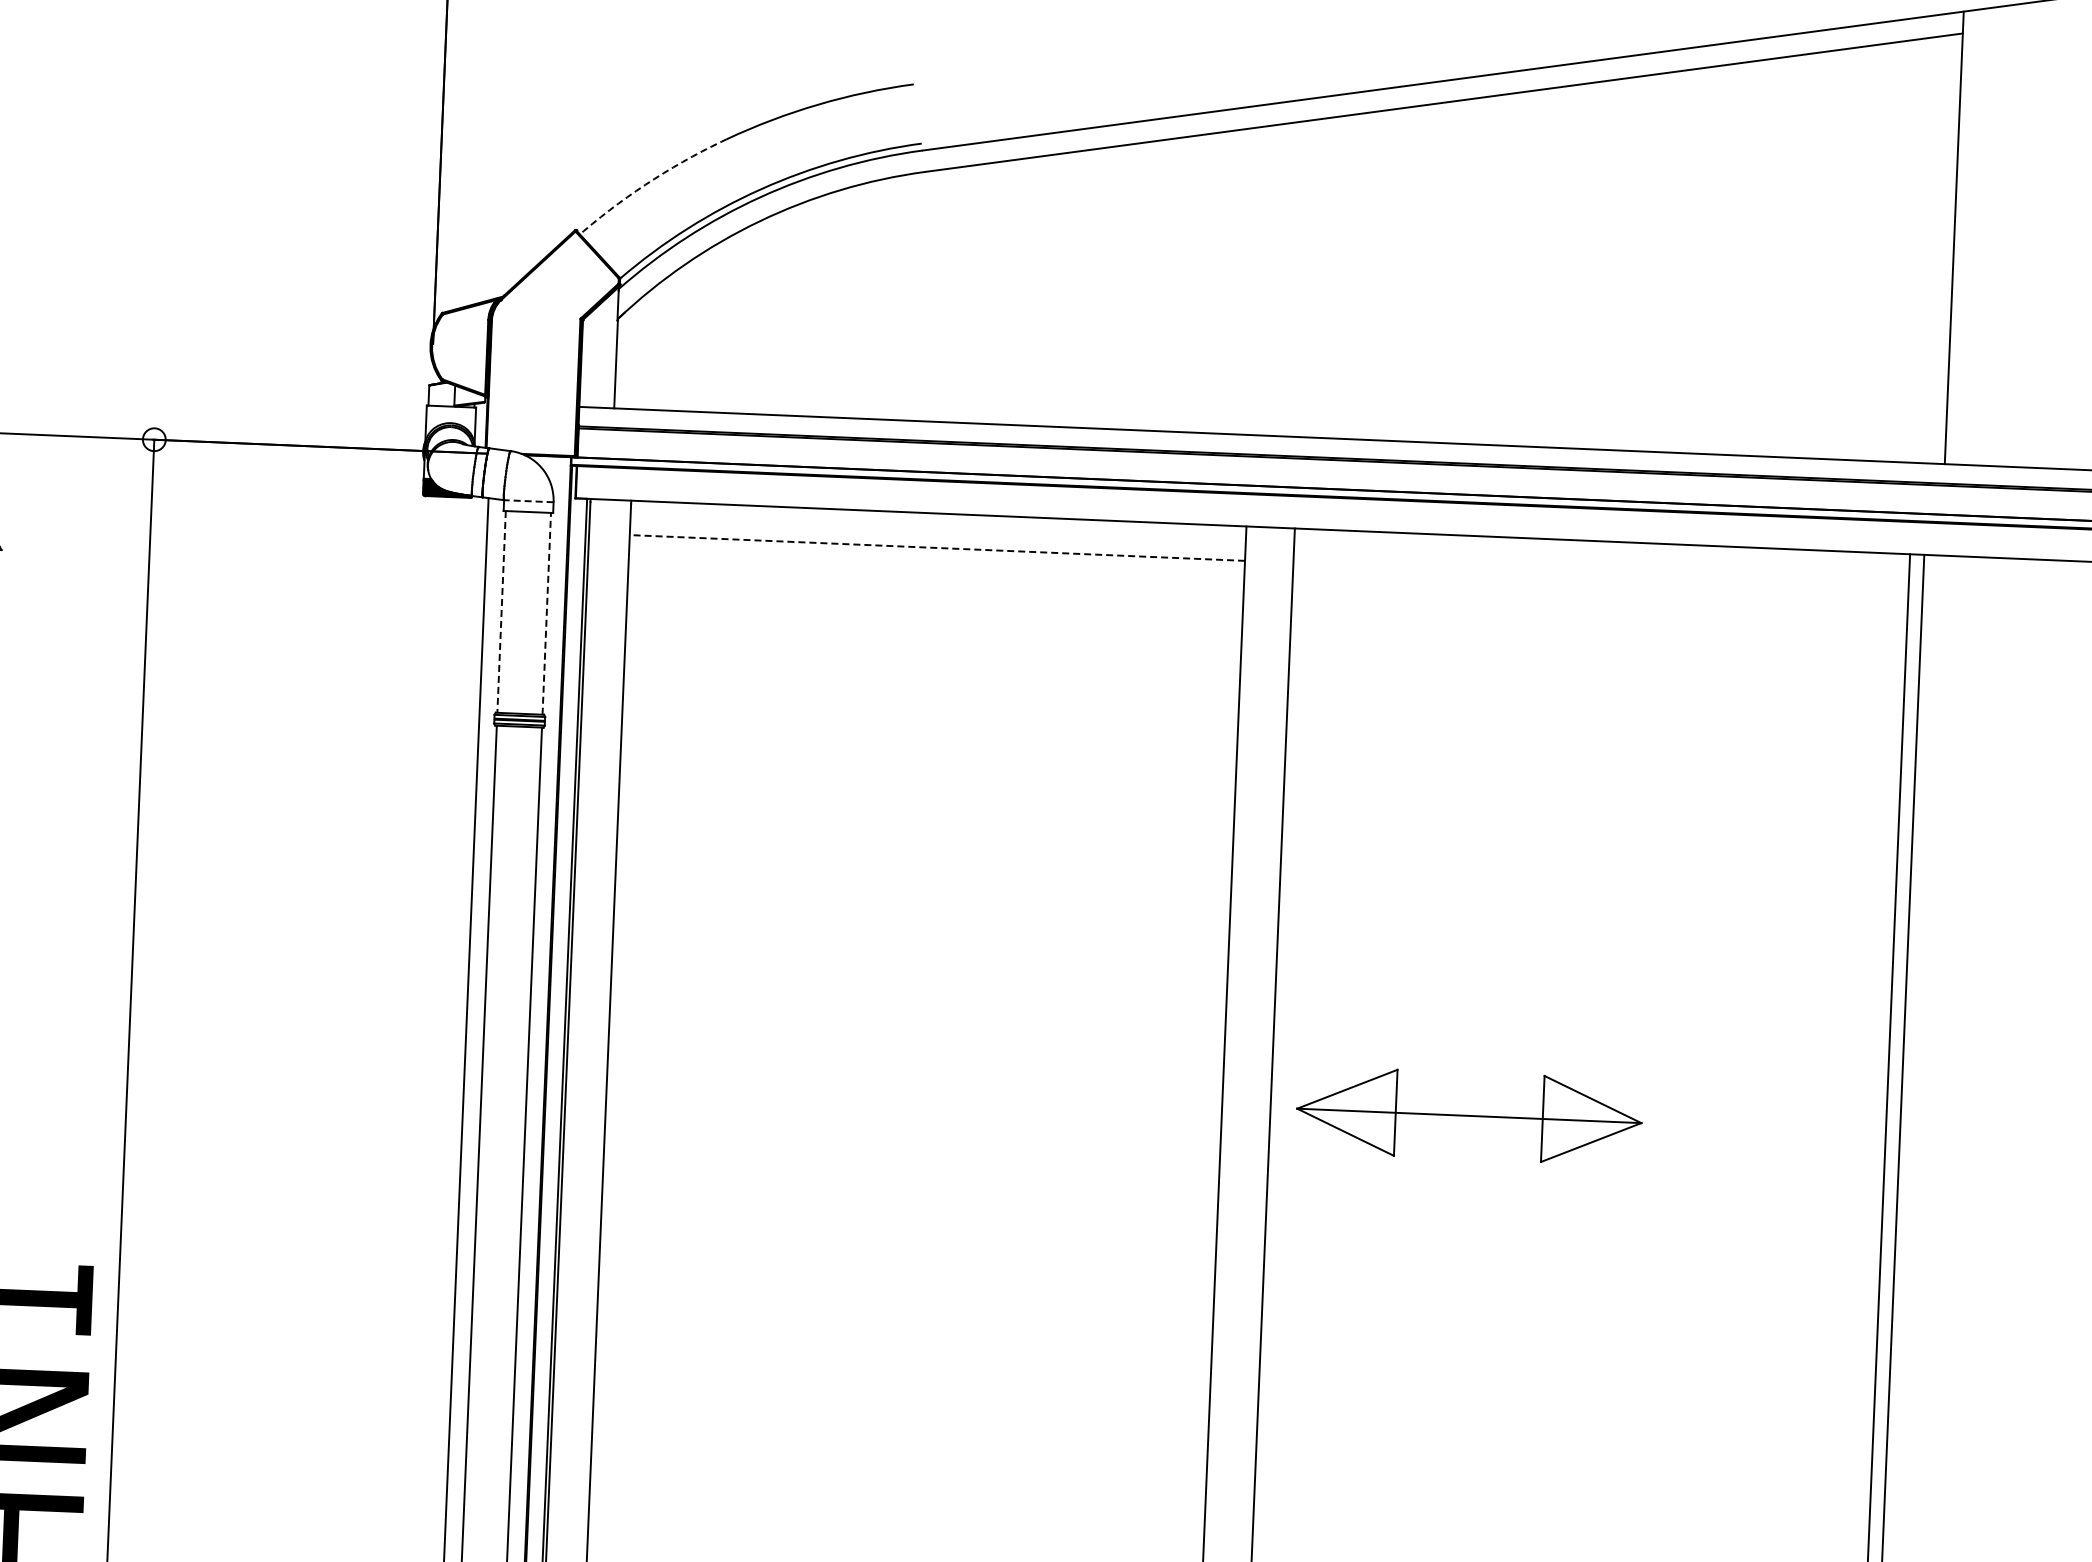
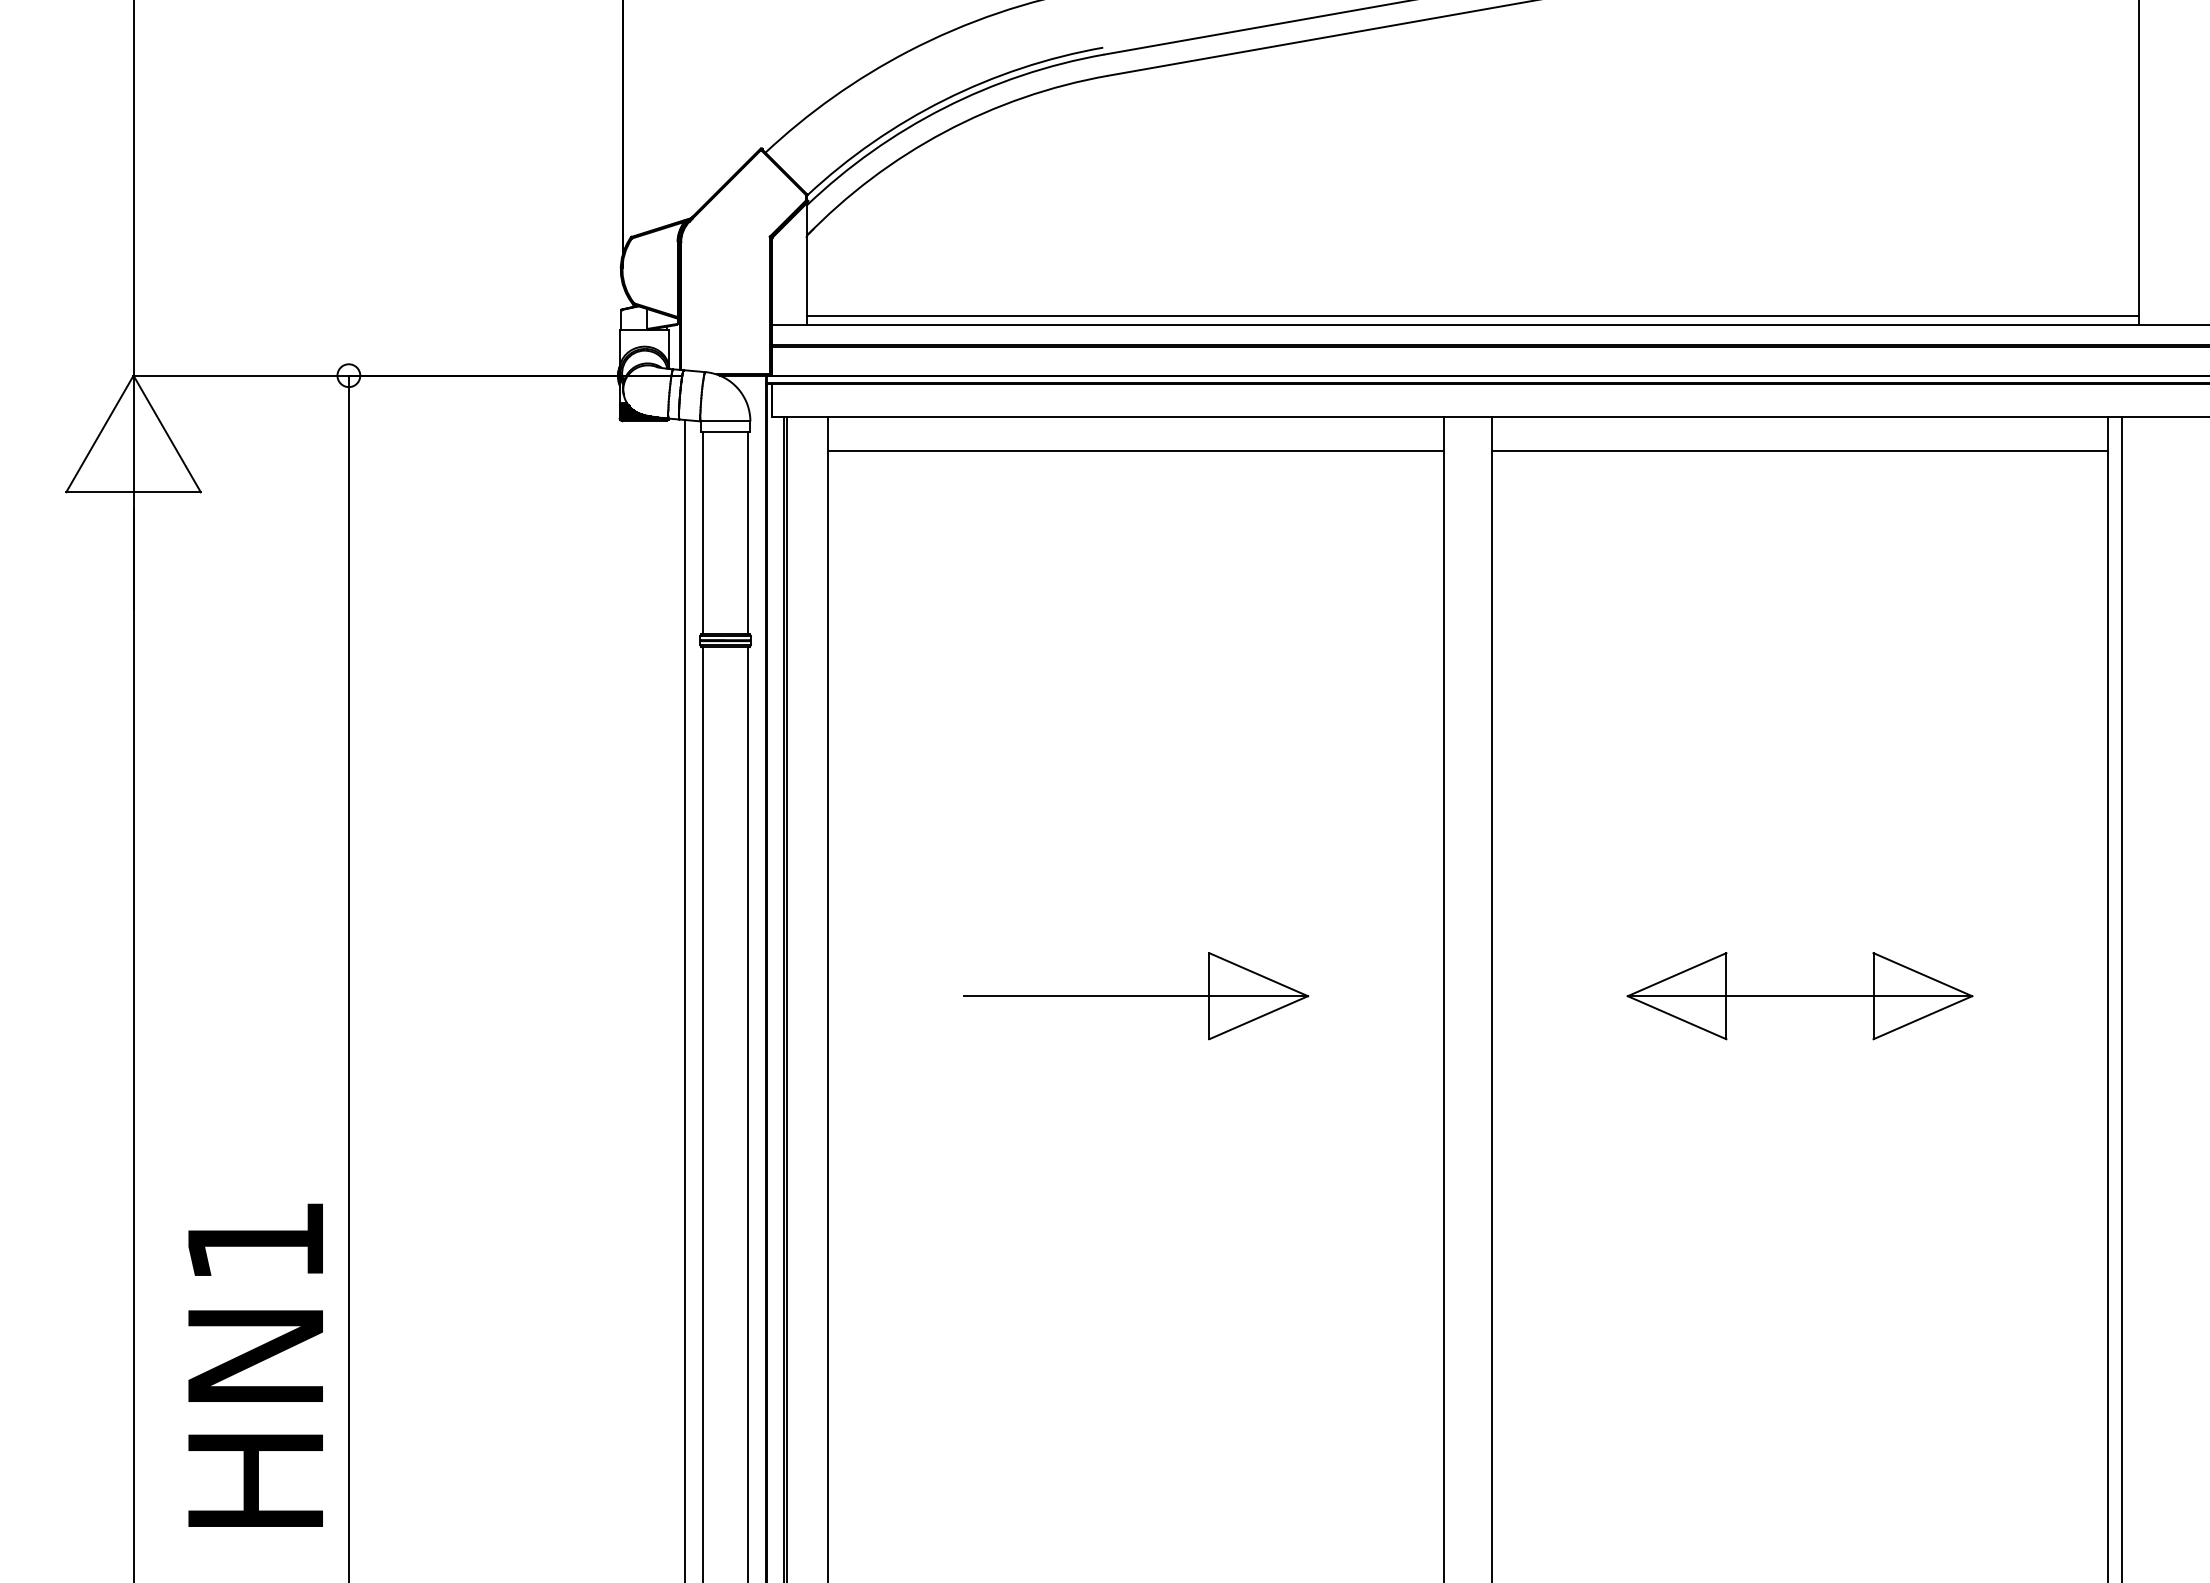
arc: (650, 182) -> (833, 97), dashed -> solid
line: (1279, 427) -> (1472, 316), added
line: (528, 501) -> (725, 421), dashed -> solid
line: (937, 548) -> (1135, 451), dashed -> solid
line: (1600, 576) -> (1799, 451), added
line: (502, 612) -> (703, 533), dashed -> solid
line: (546, 614) -> (748, 533), dashed -> solid
part: (915, 1092) -> (1136, 996), added
part: (1468, 1116) -> (1799, 996), moved

